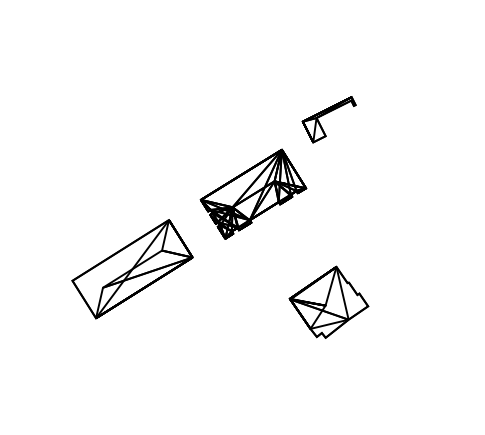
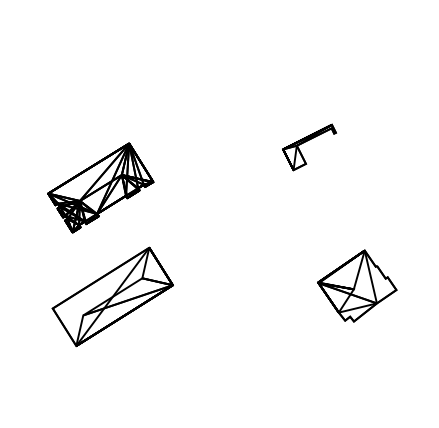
part: (253, 193) -> (100, 187), moved
part: (328, 301) -> (356, 285), moved

